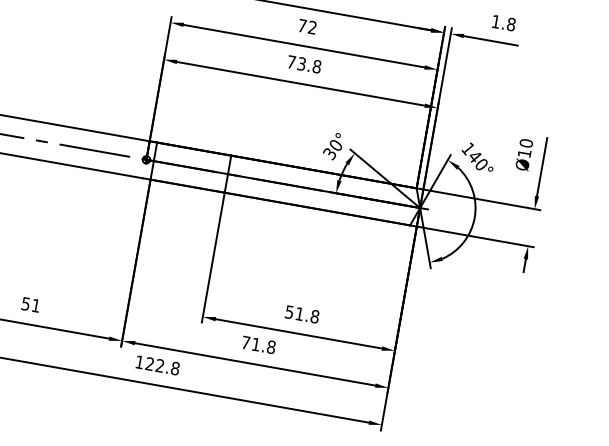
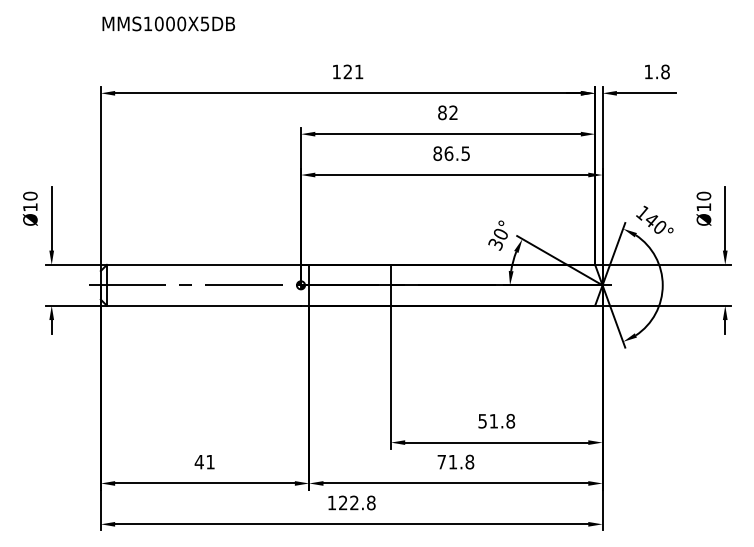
text: (302, 25) -> (442, 112), 72 -> 82
text: (304, 64) -> (451, 153), 73.8 -> 86.5
text: (25, 304) -> (198, 462), 51 -> 41

